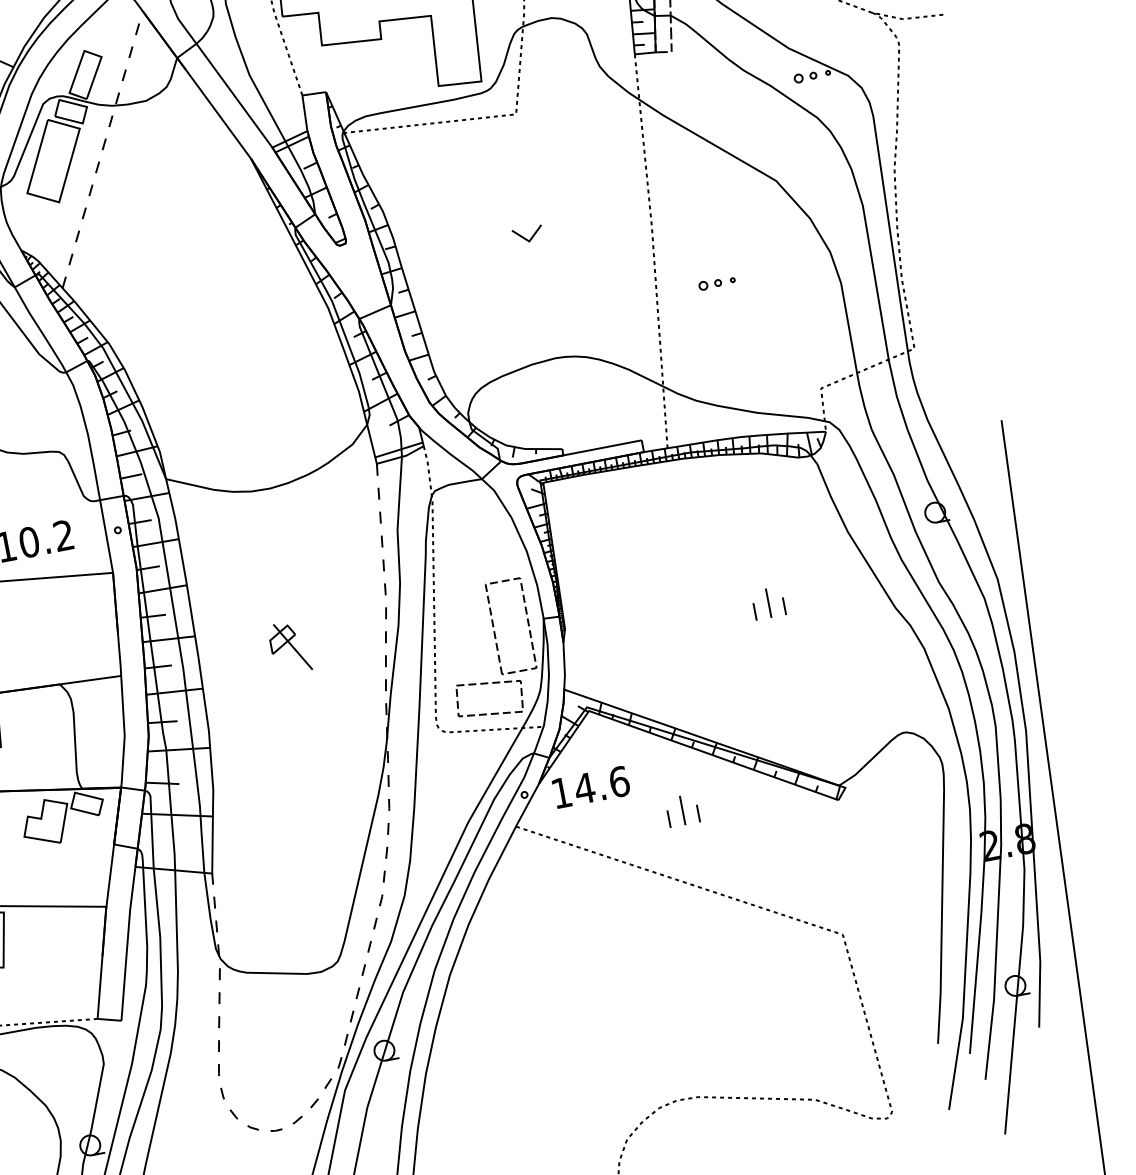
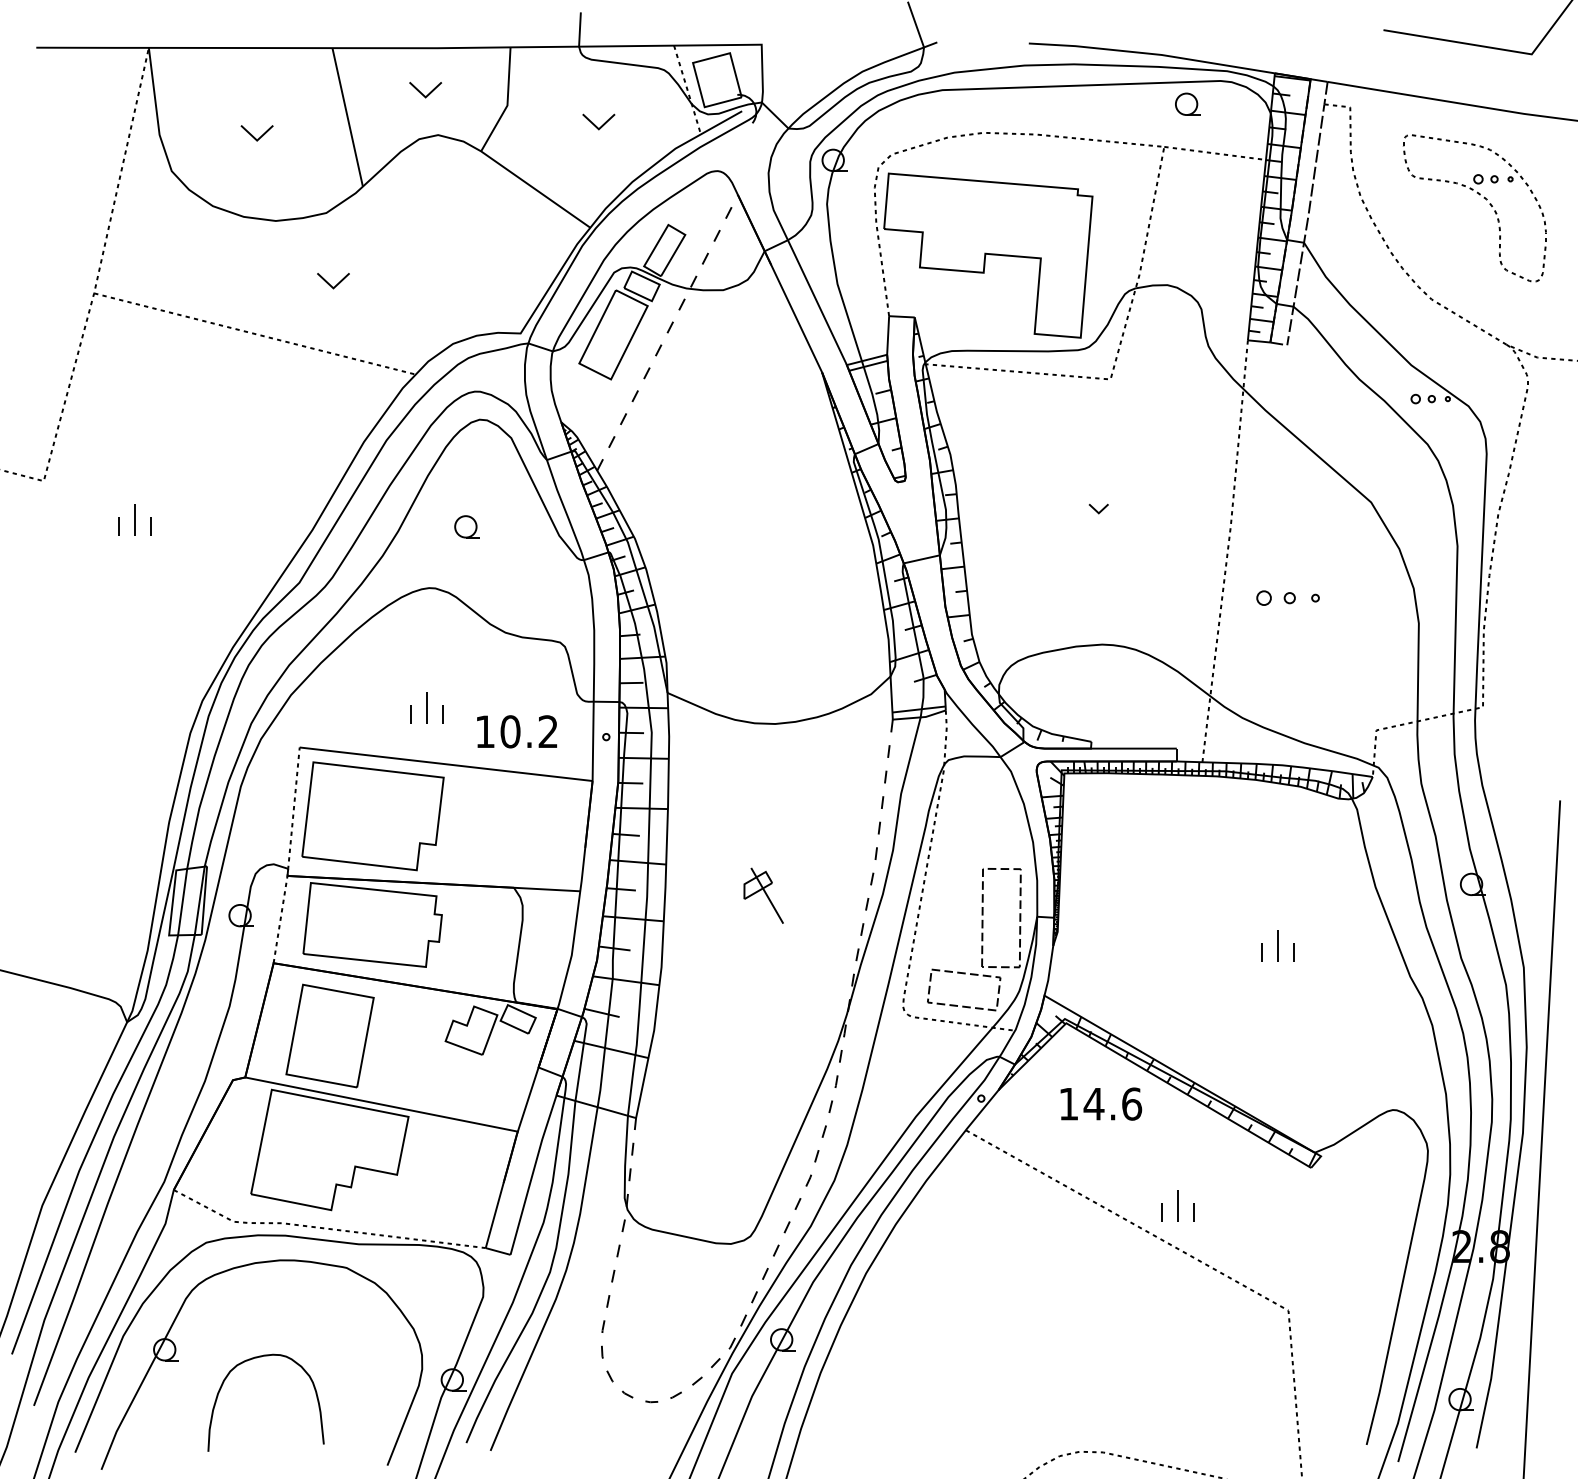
part: (527, 234) -> (1098, 508), size x0.6
part: (717, 283) -> (1288, 598), size x1.6
text: (591, 786) -> (1101, 1103), moved
part: (682, 809) -> (1177, 1205), moved

